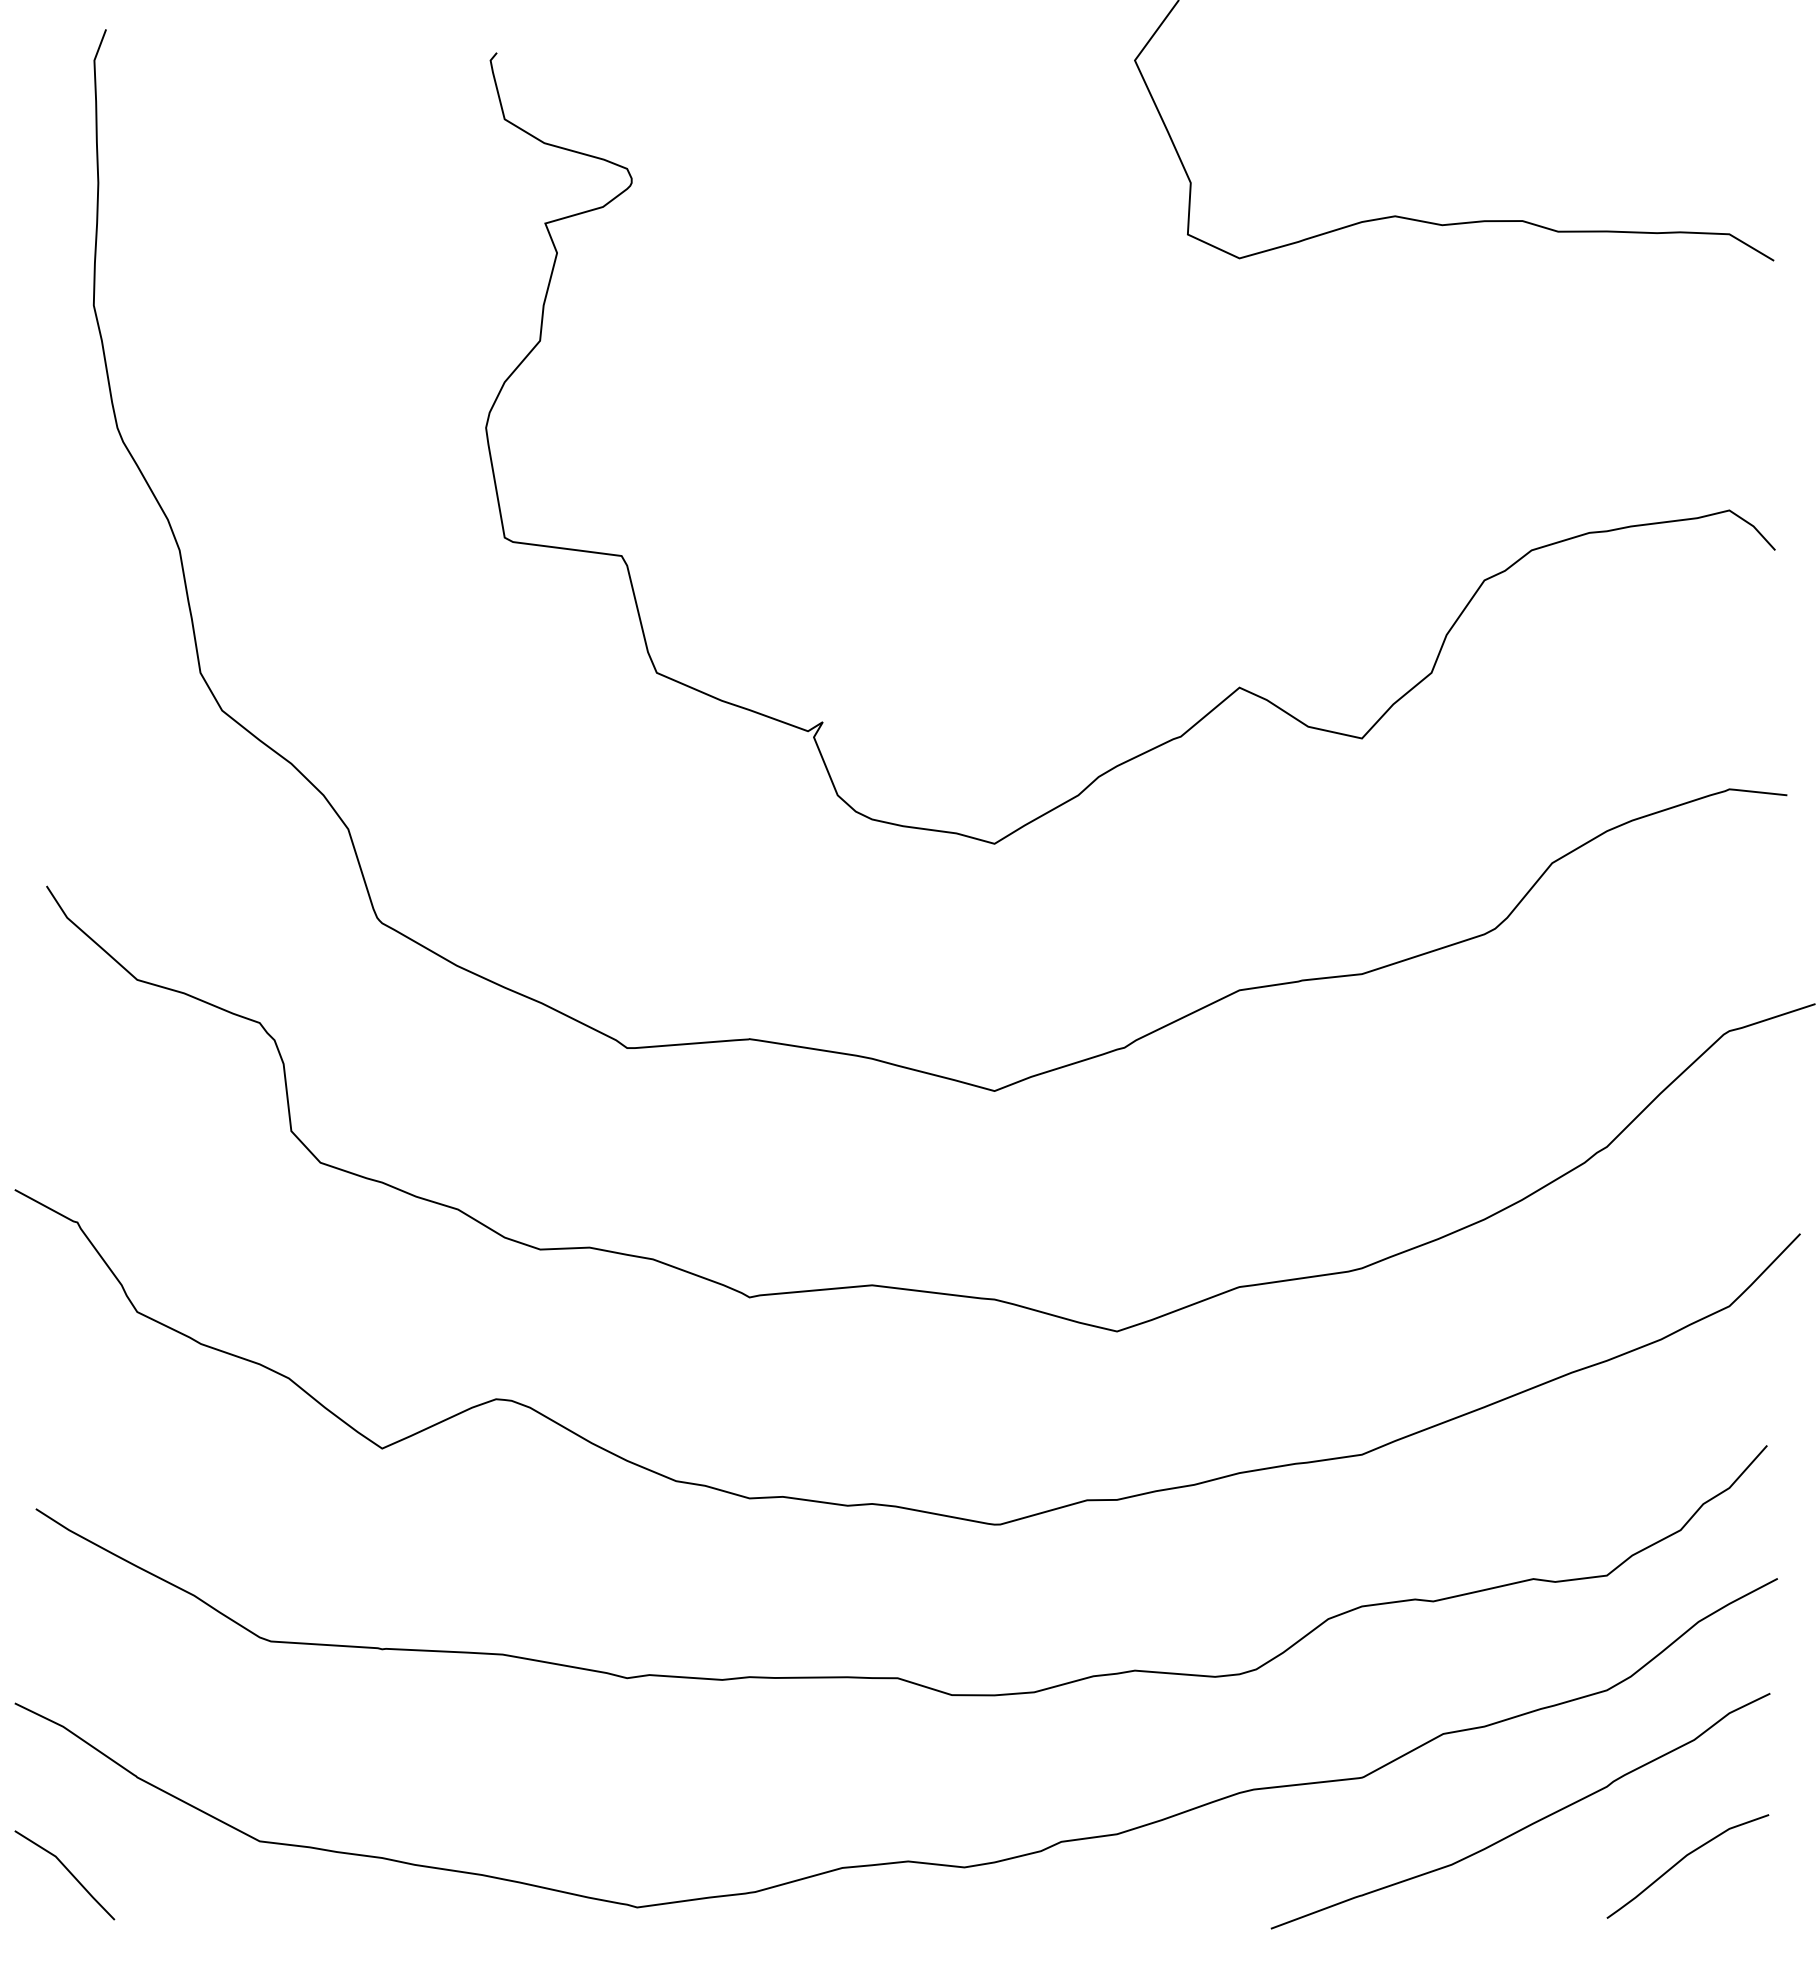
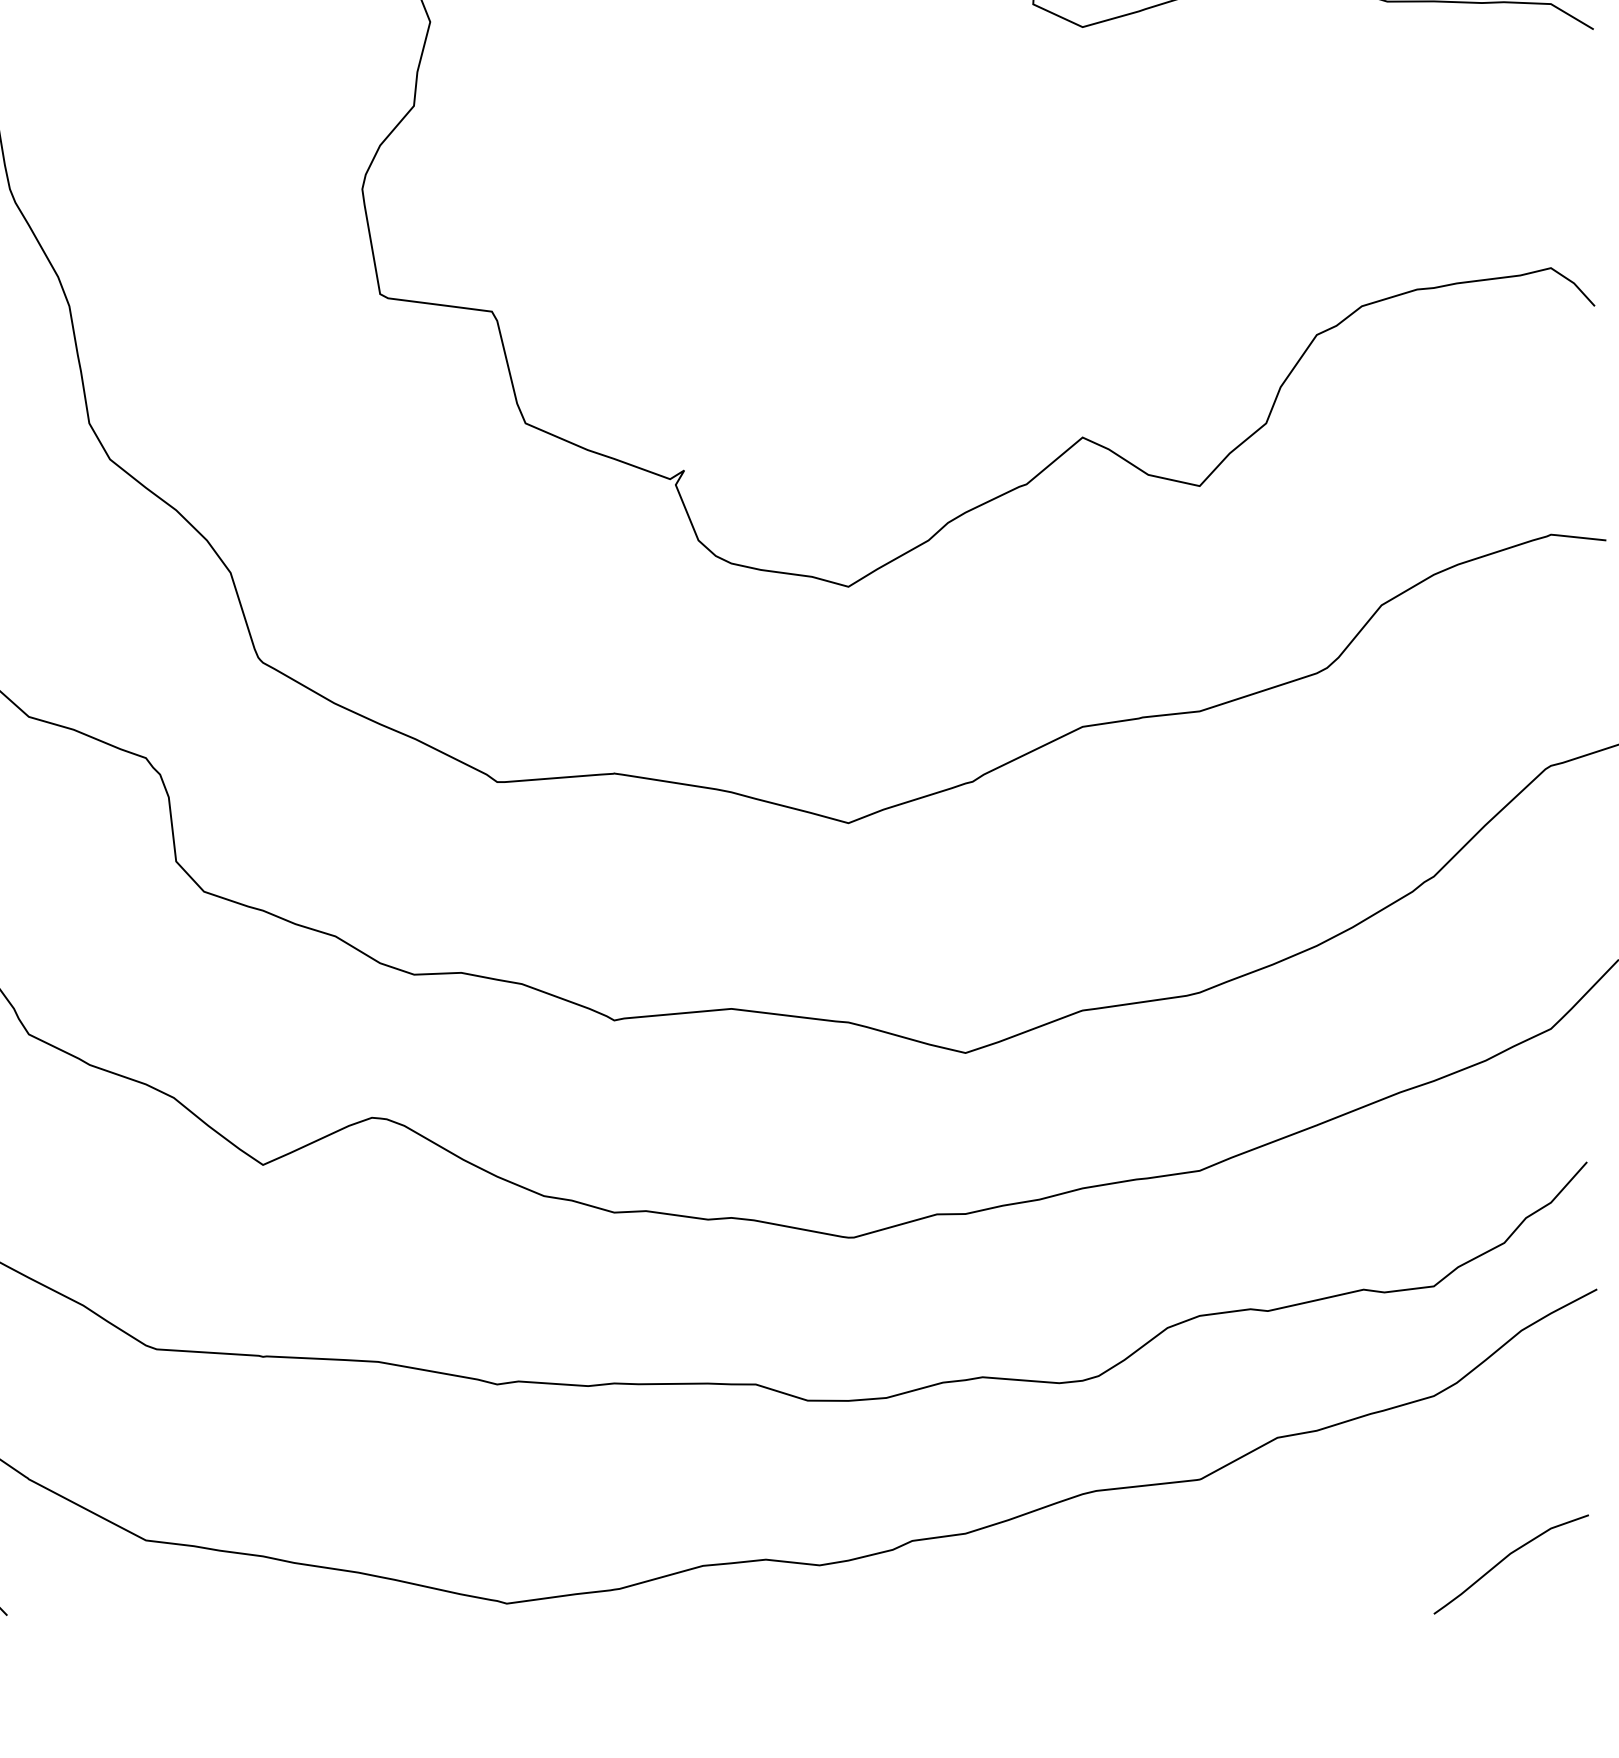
curve: (1527, 1825) -> (1357, 1525), removed

